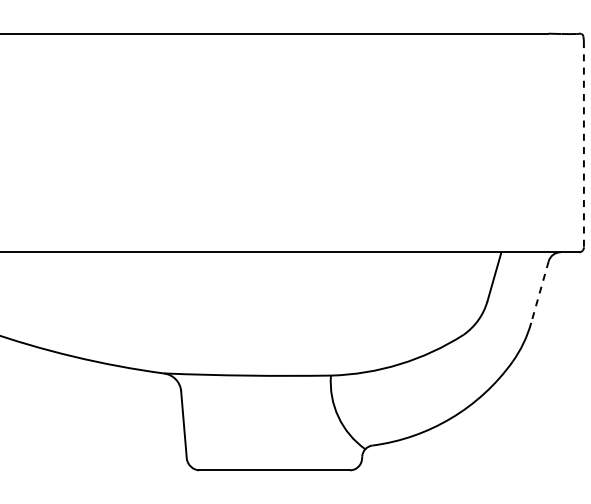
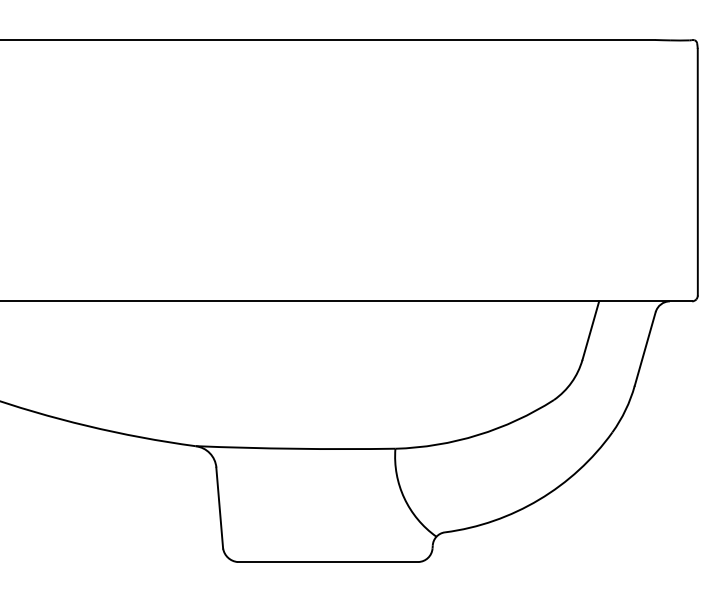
line: (583, 144) -> (697, 172), dashed -> solid
line: (539, 292) -> (644, 349), dashed -> solid

